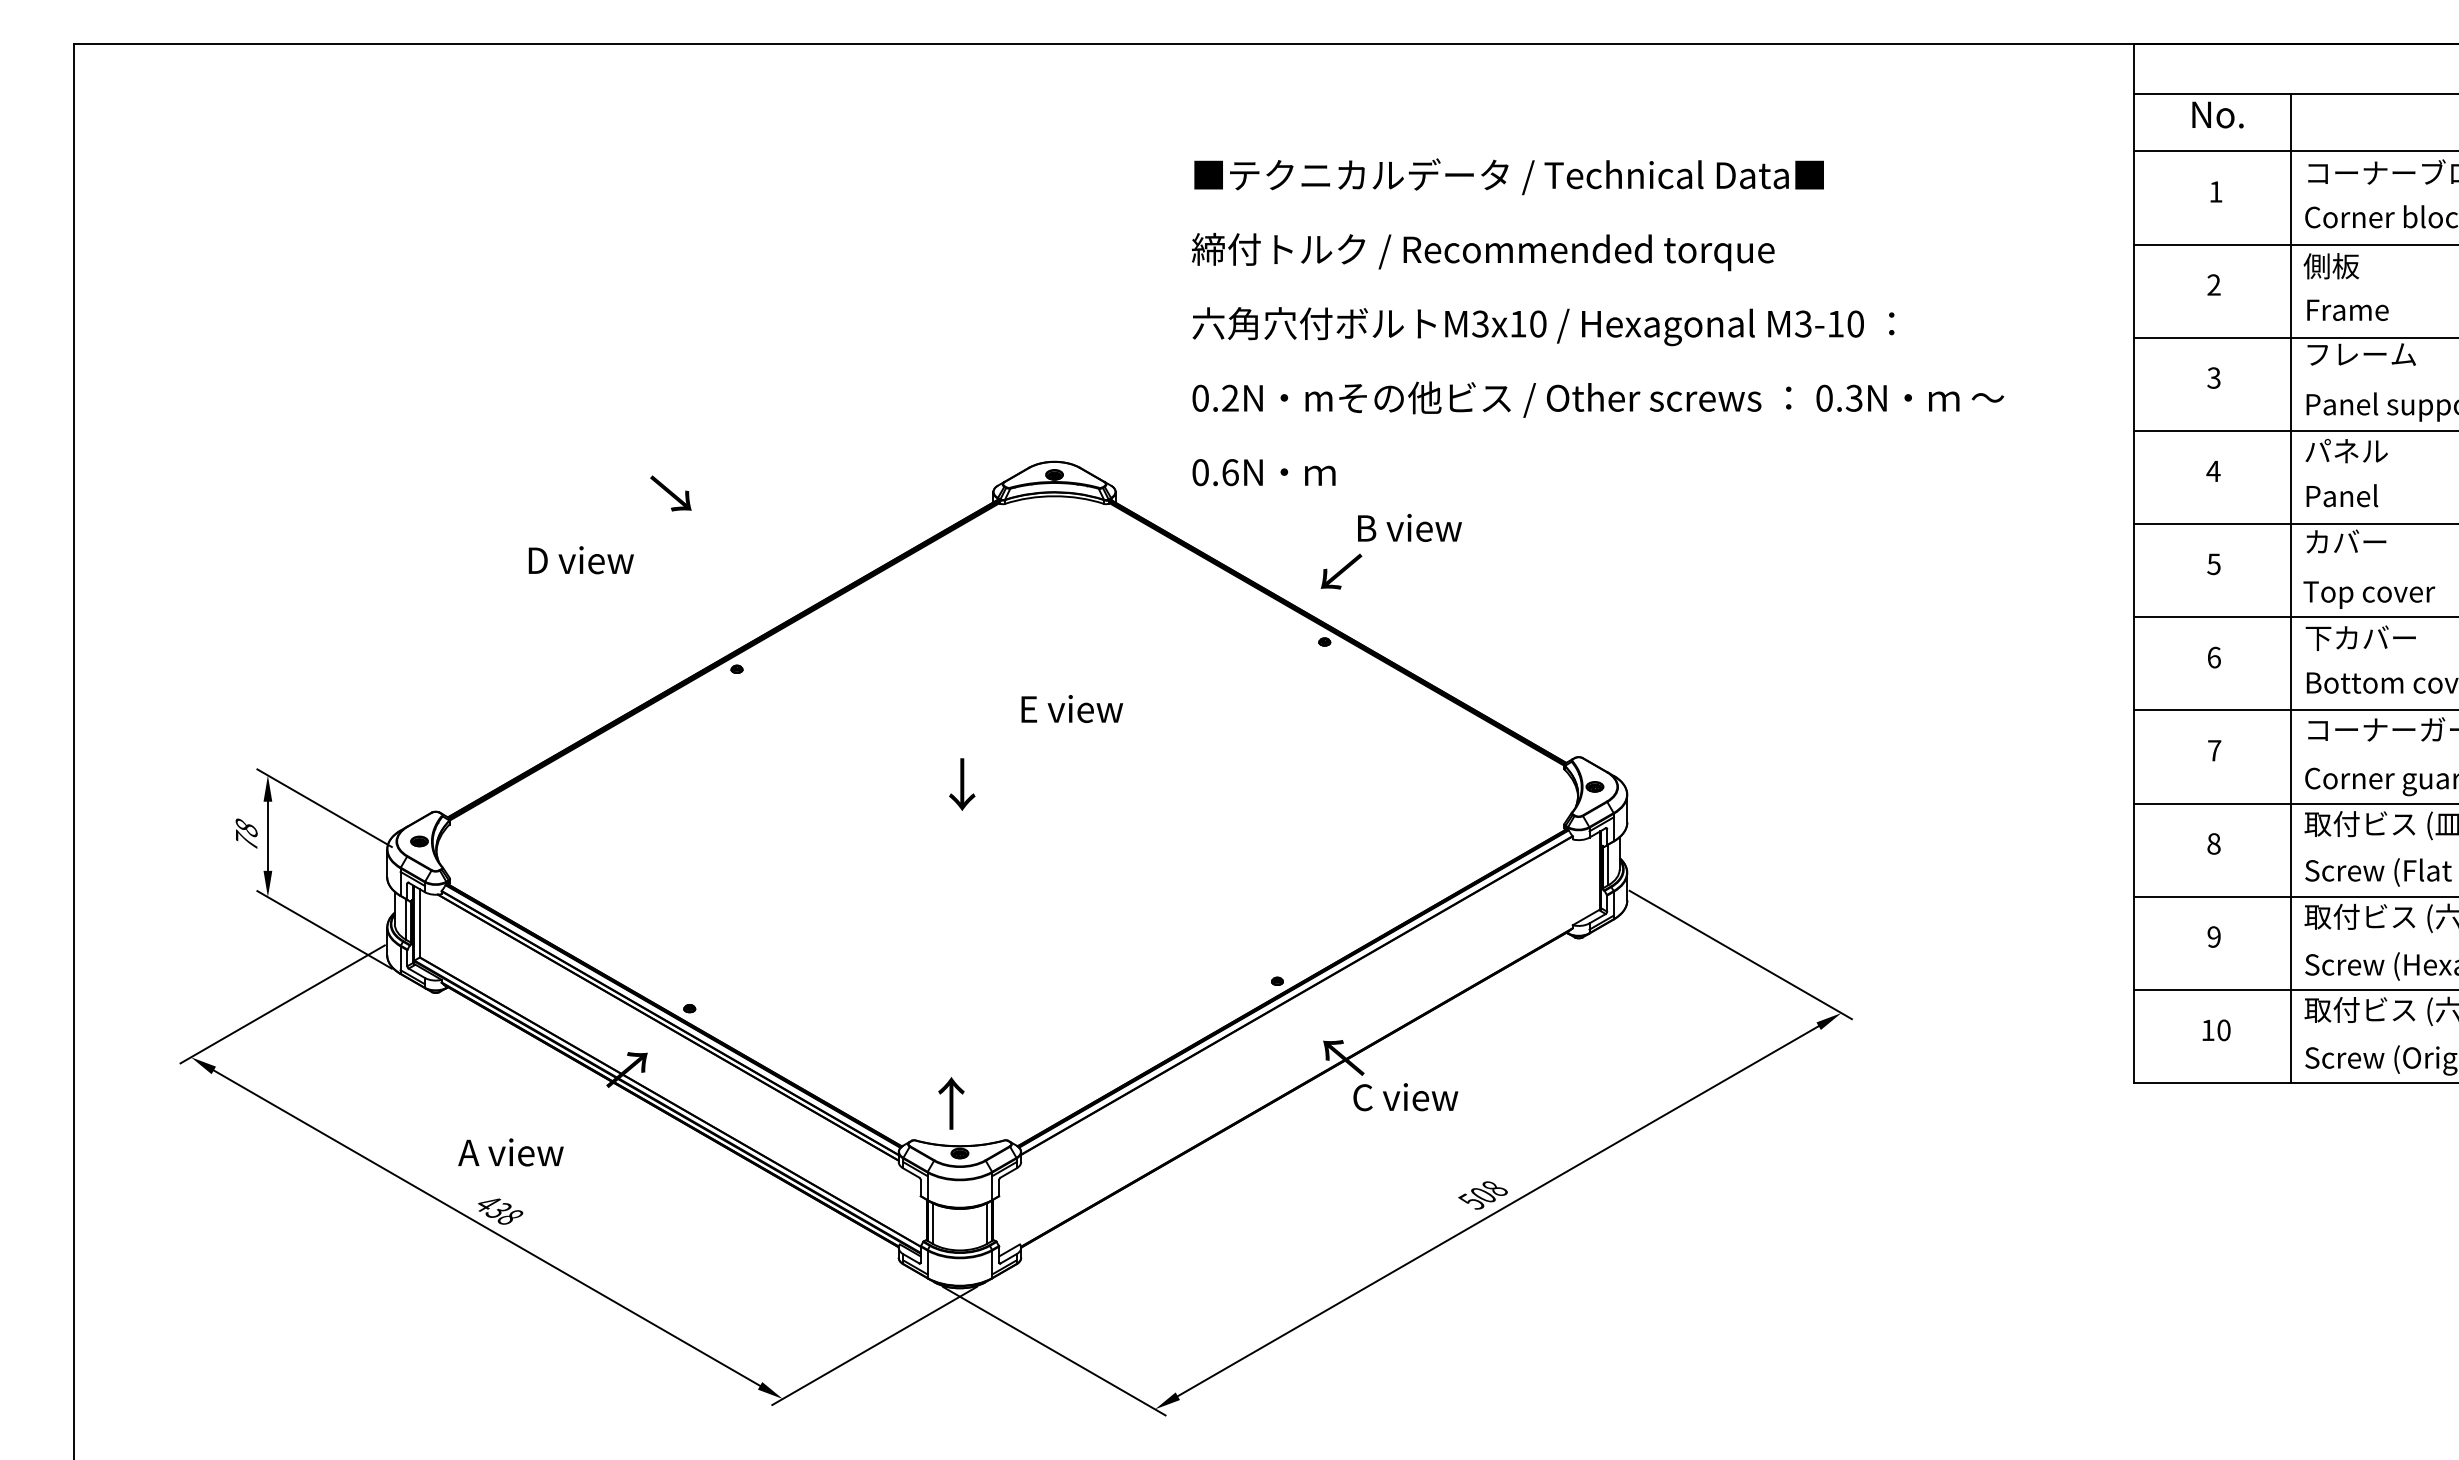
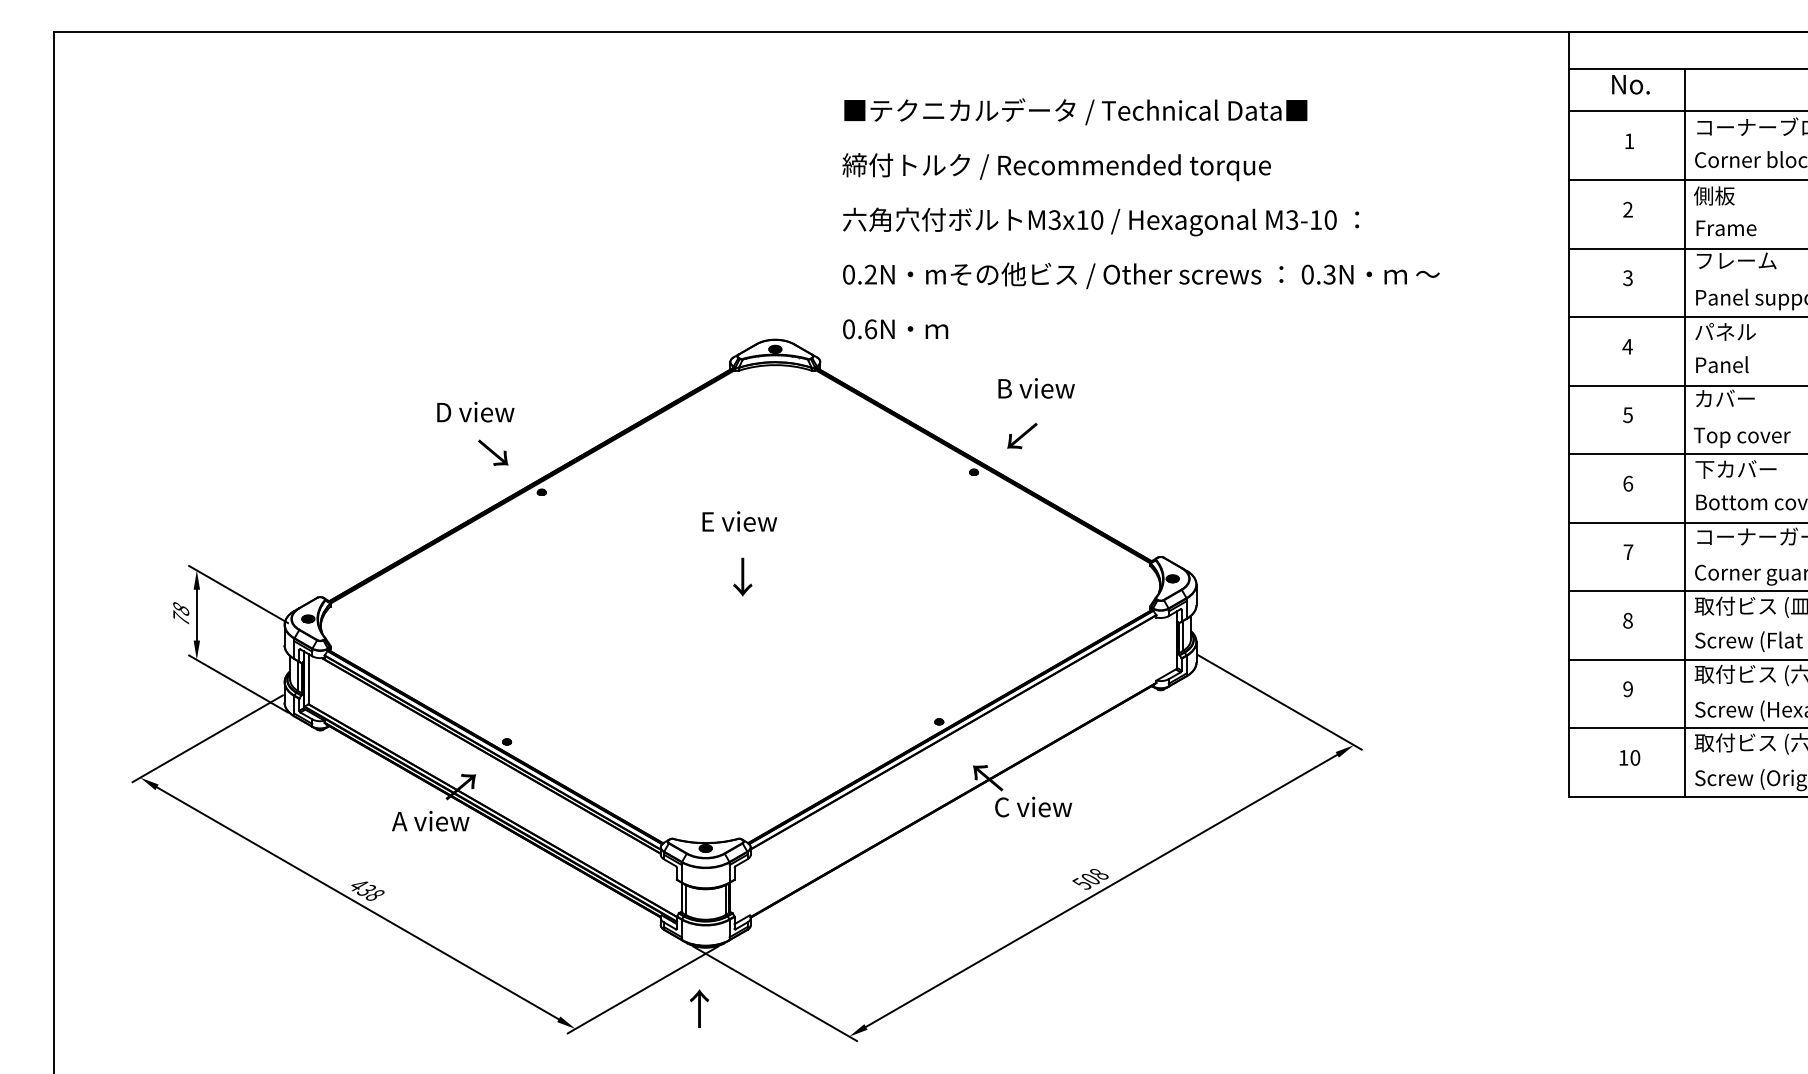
text: (1597, 322) -> (1140, 218), moved
text: (670, 493) -> (492, 452), moved
text: (580, 560) -> (475, 412), moved
text: (1341, 571) -> (1022, 435), moved
text: (1072, 708) -> (740, 521), moved
text: (962, 784) -> (742, 577), moved
text: (951, 1103) -> (699, 1008), moved
text: (510, 1152) -> (430, 821), moved

